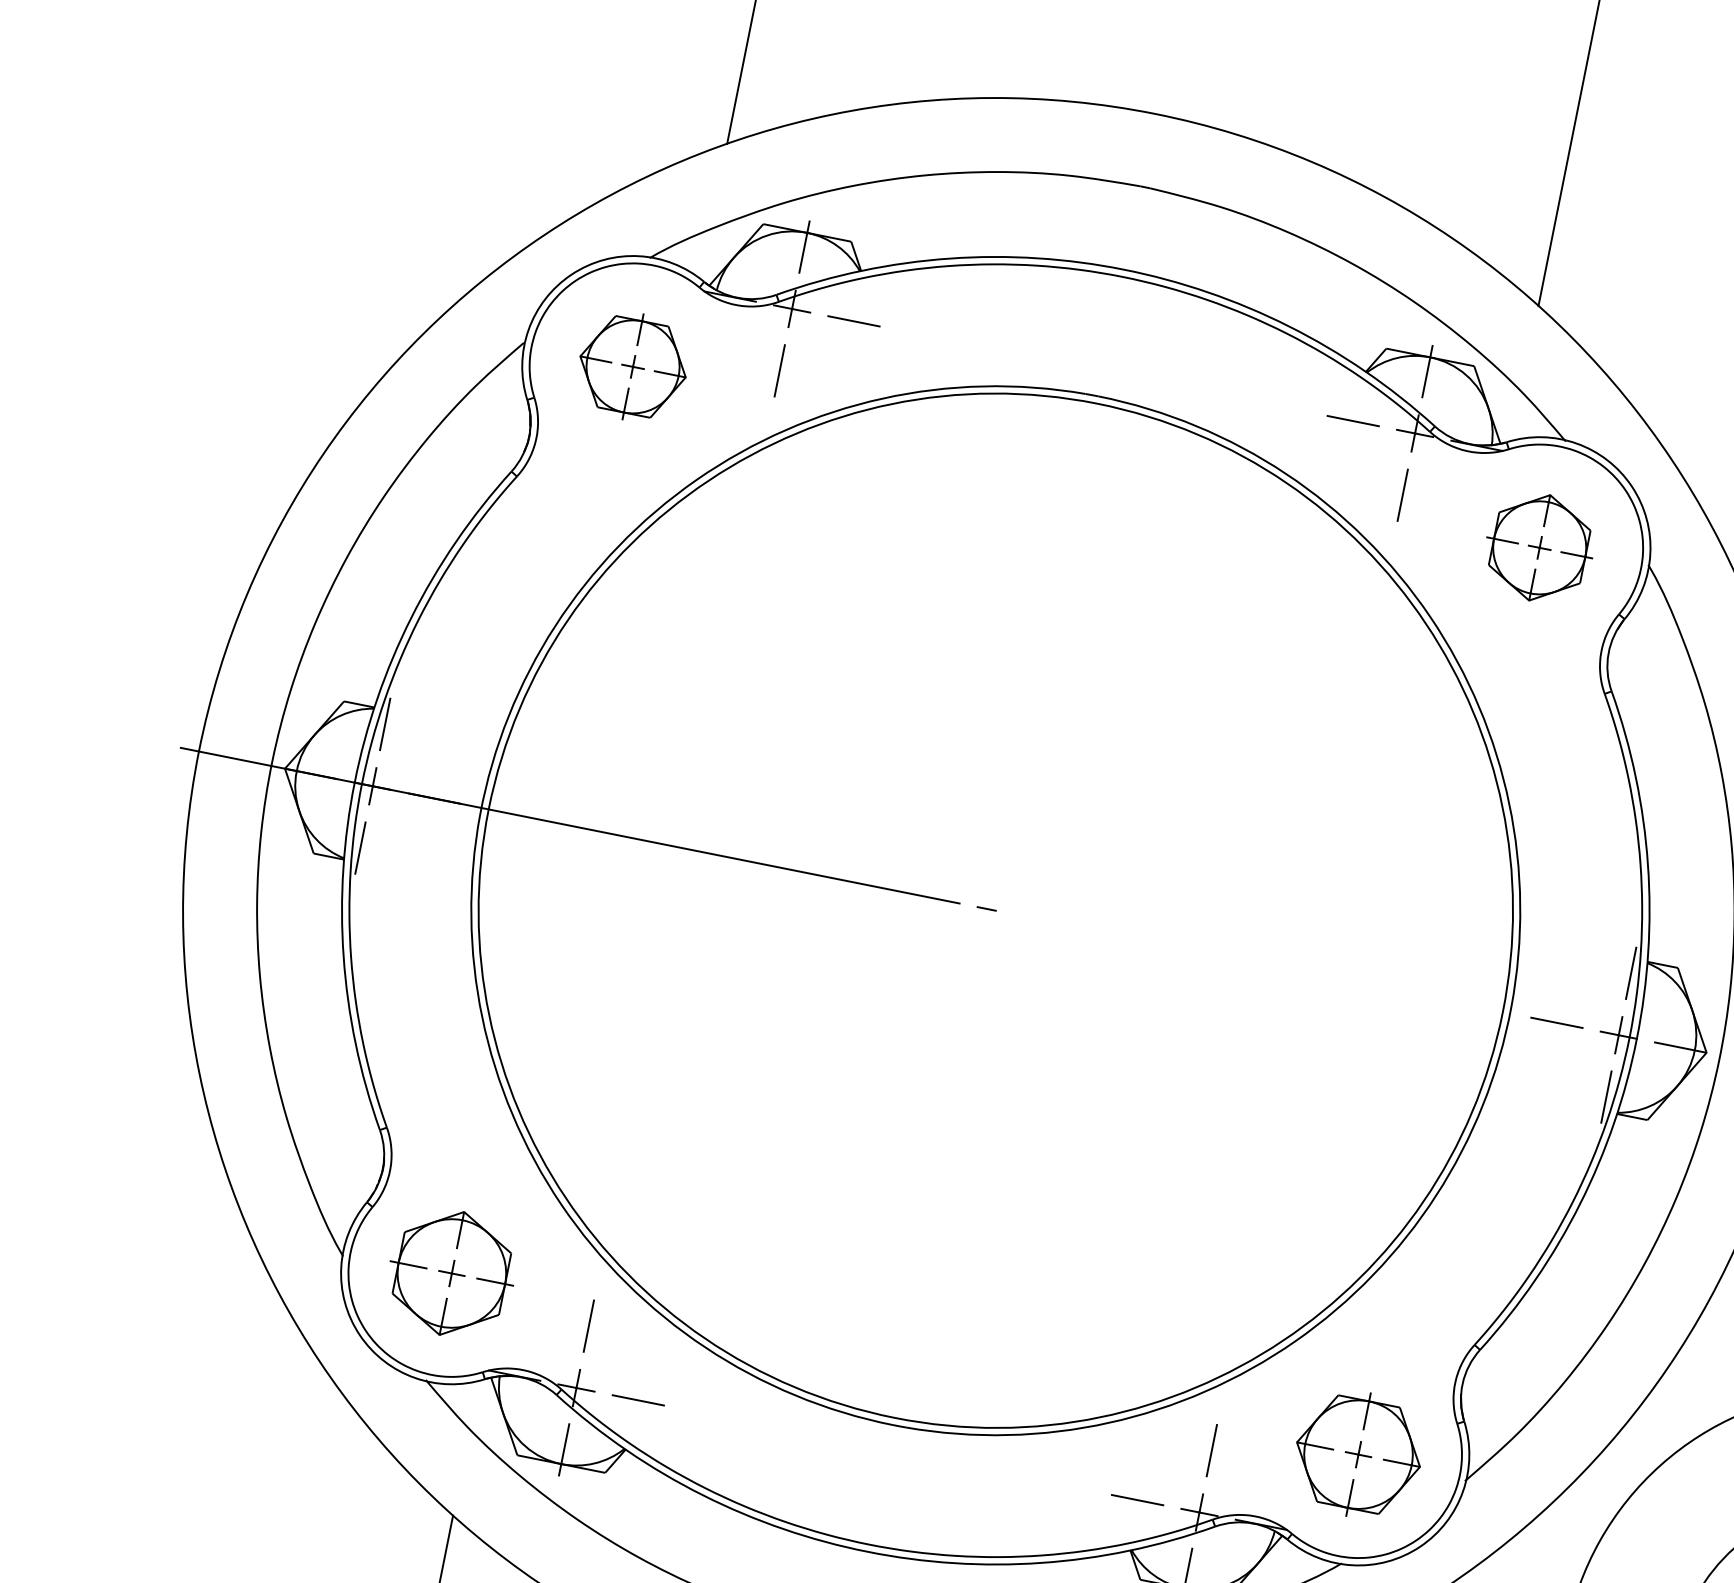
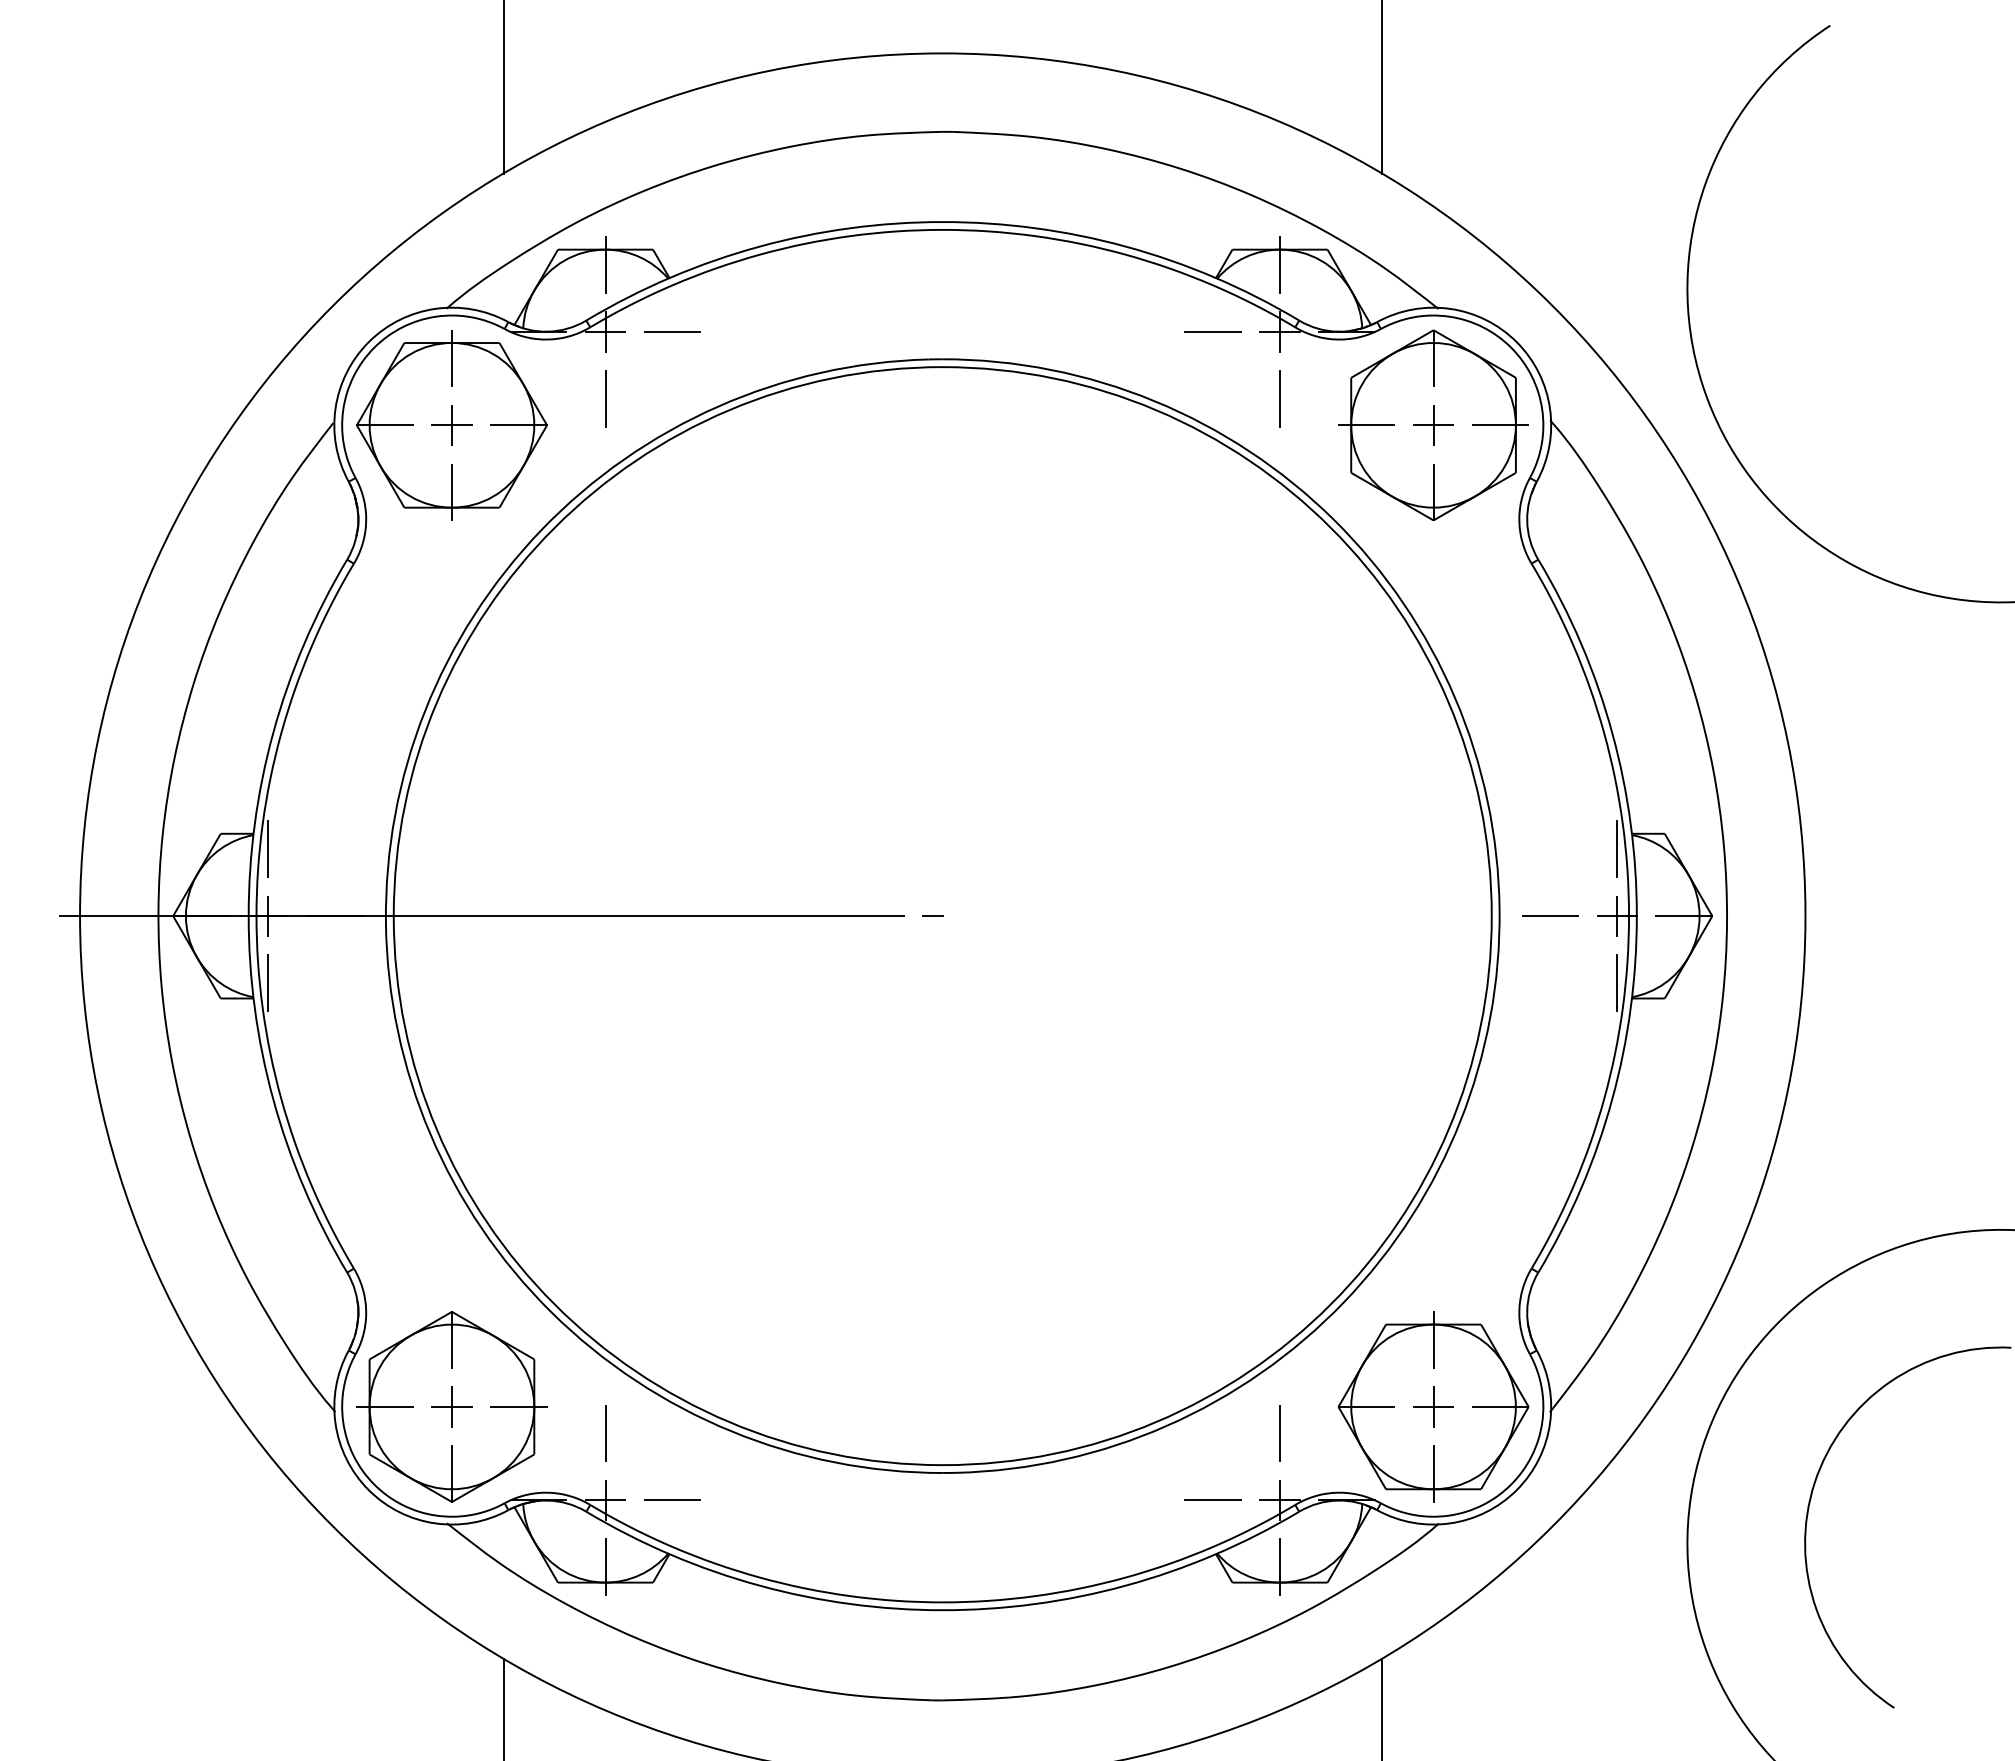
part: (632, 366) -> (451, 425), size x1.67
part: (1539, 547) -> (1433, 424), size x1.67
part: (451, 1272) -> (451, 1406), size x1.43
part: (1358, 1454) -> (1433, 1406), size x1.43

